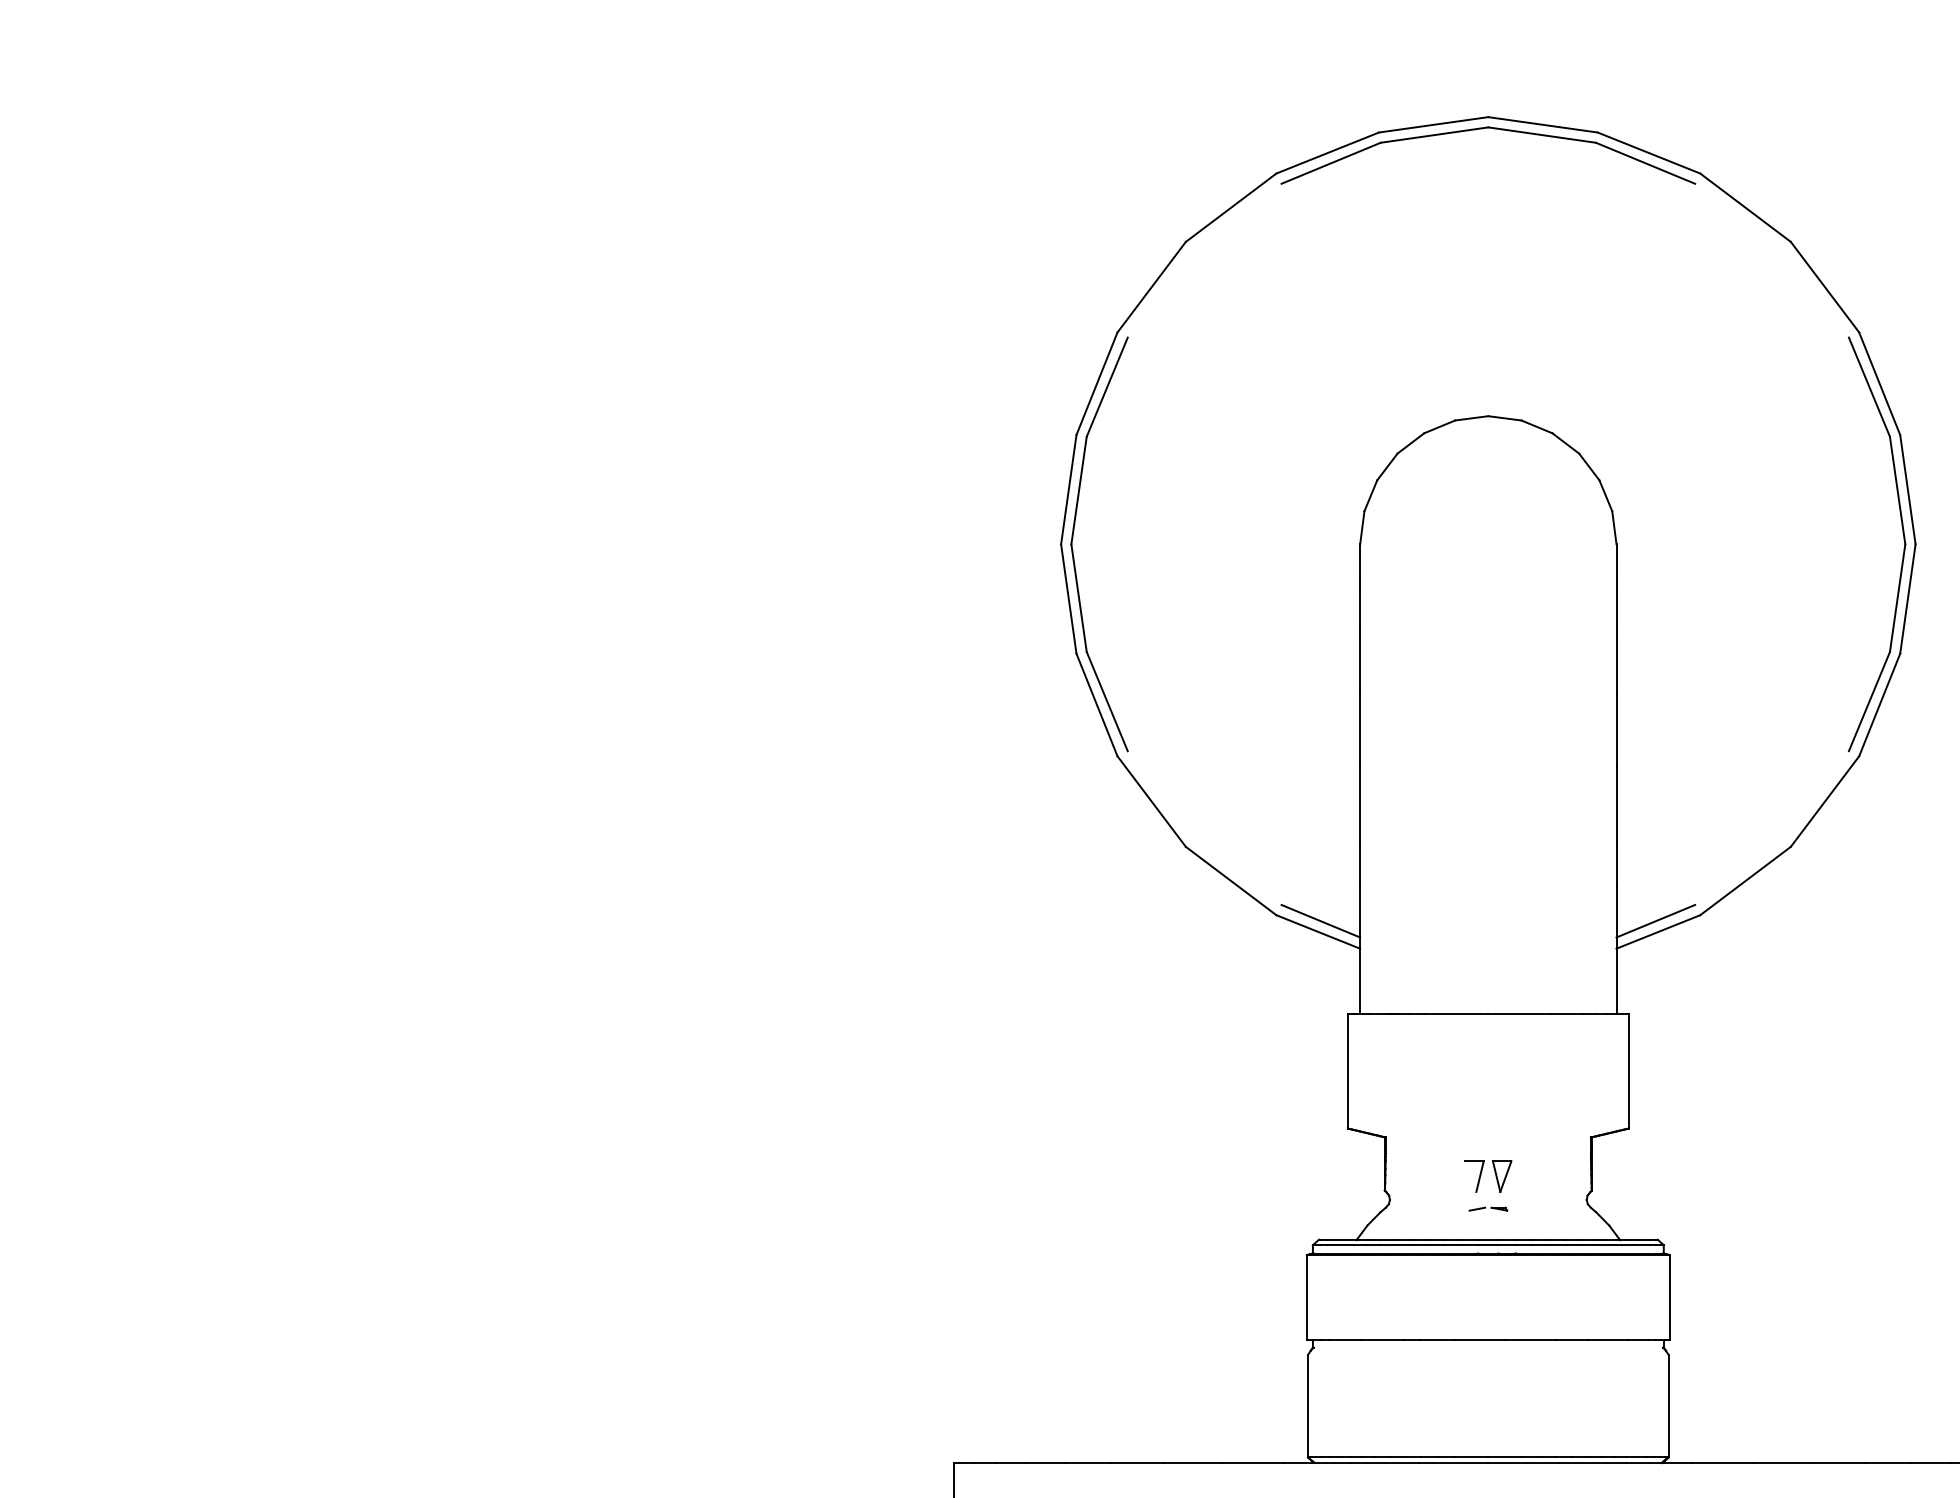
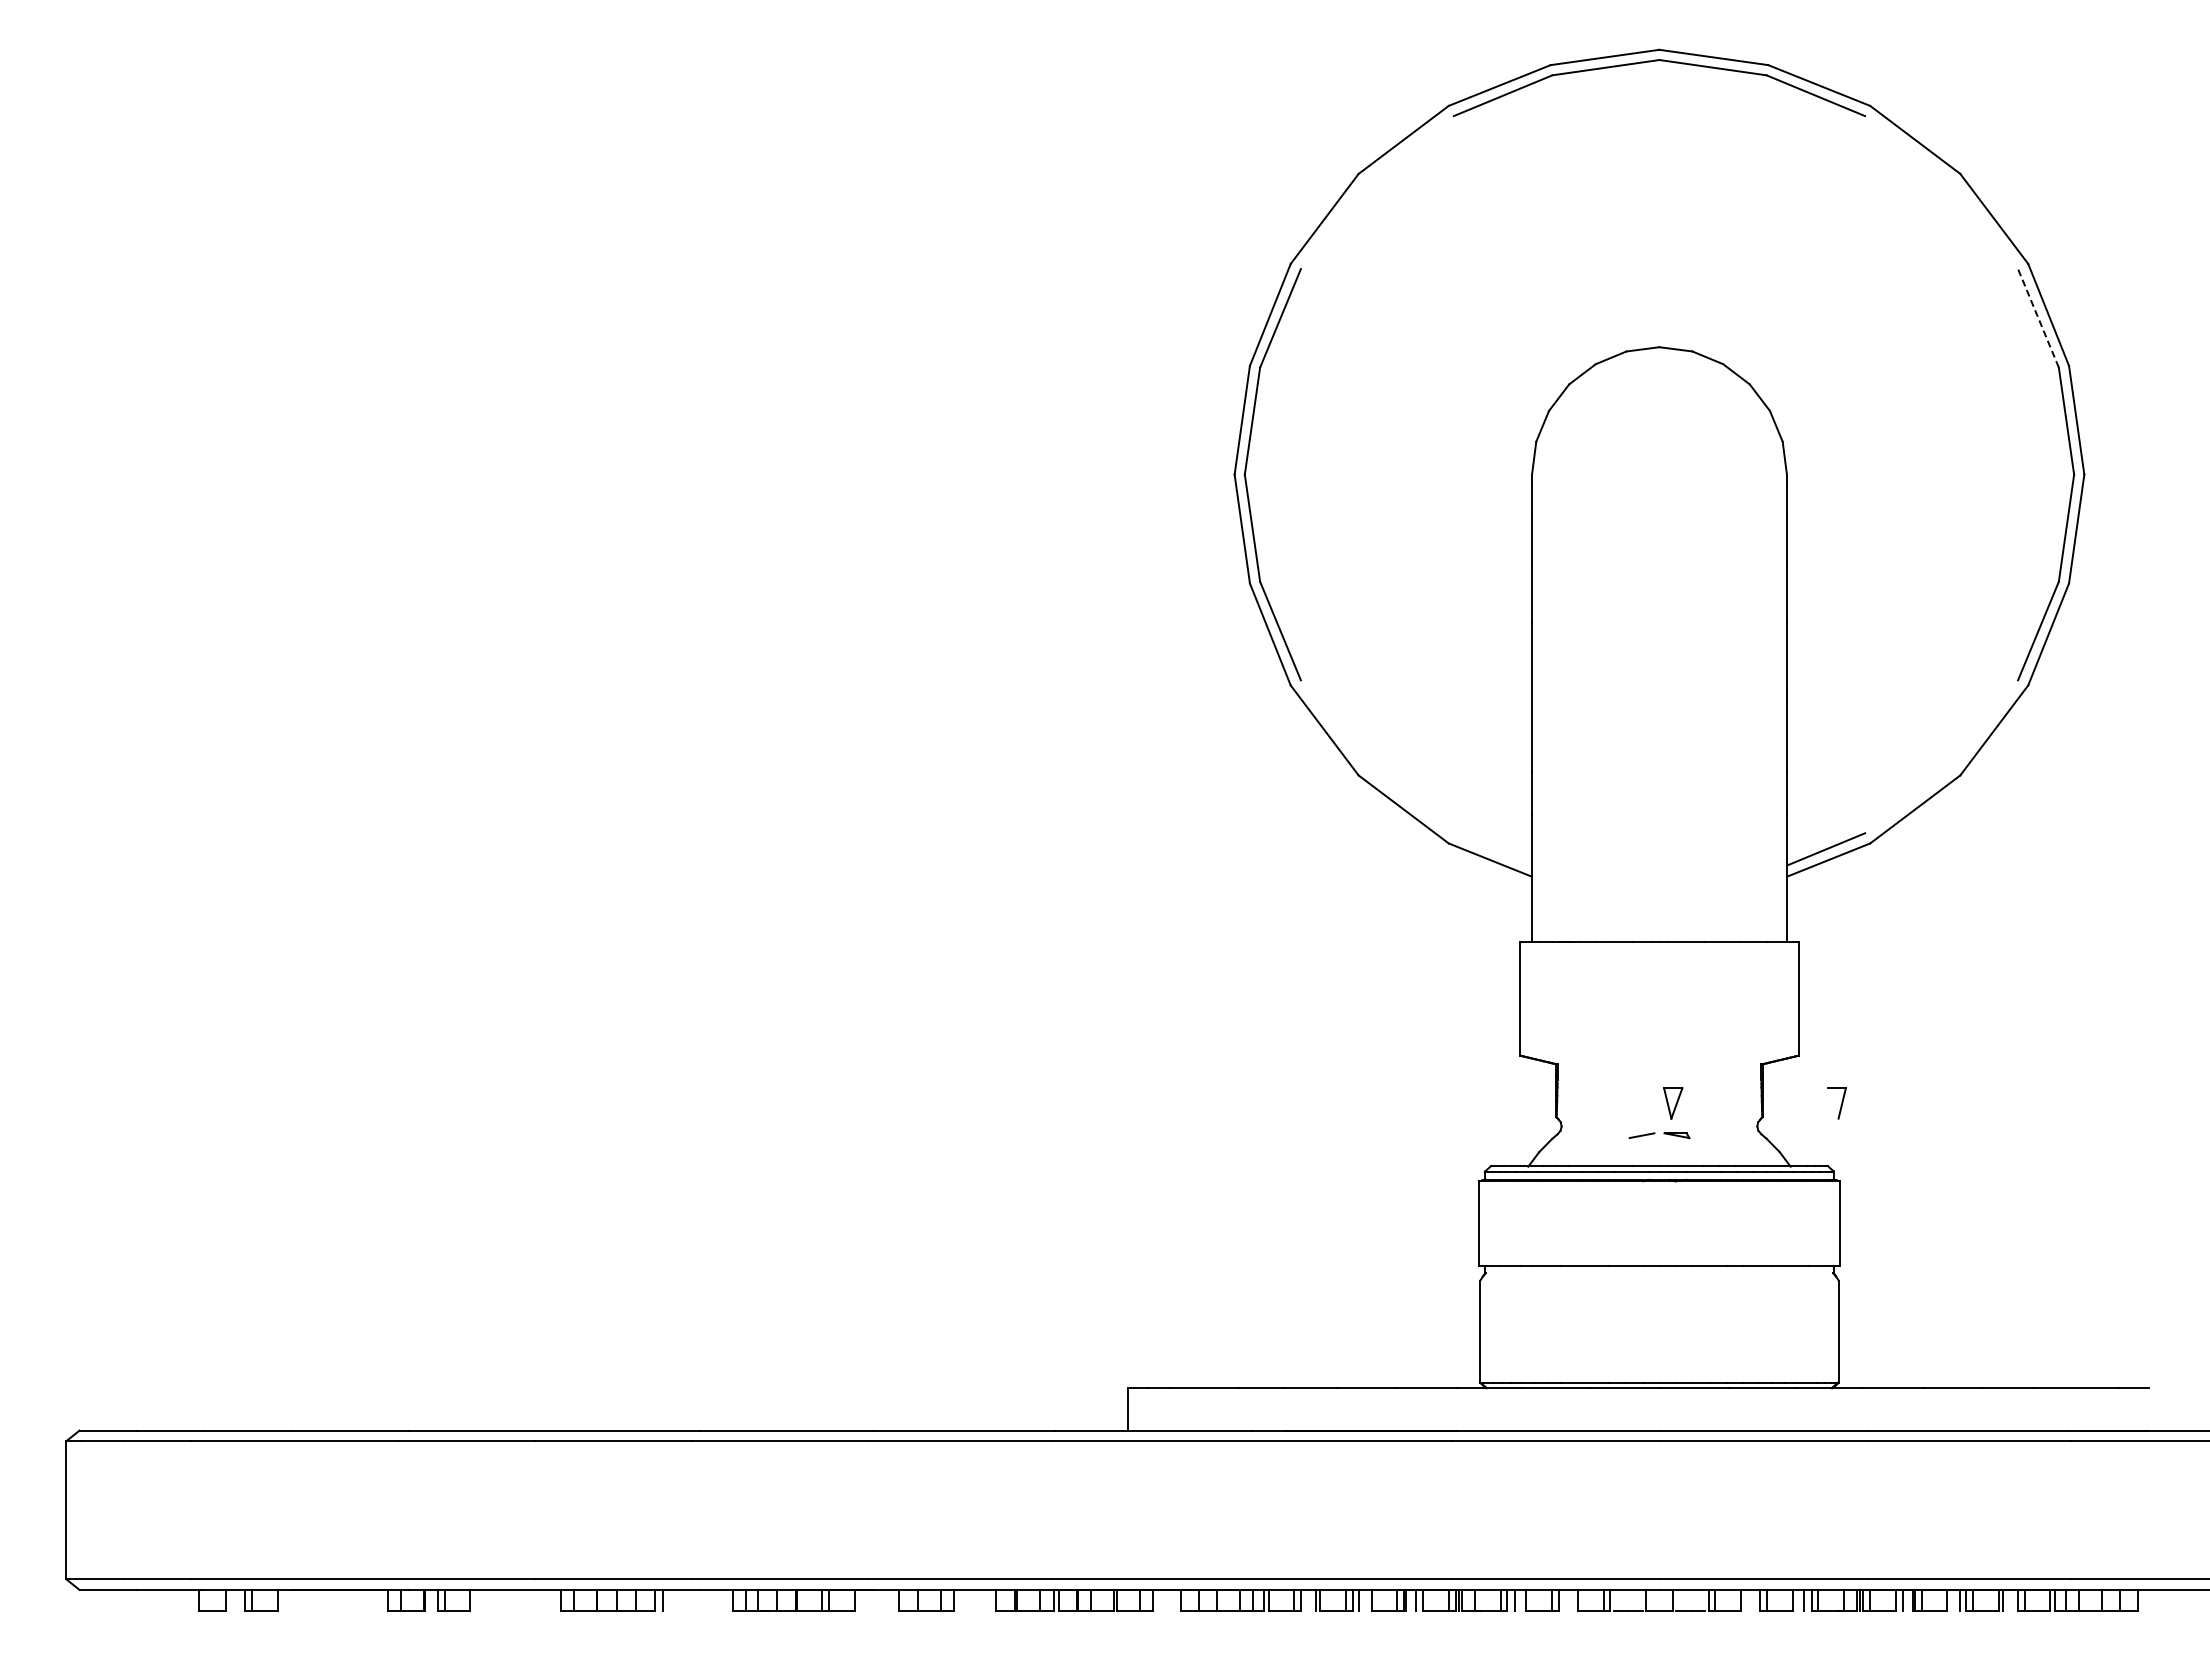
line: (1869, 386) -> (2038, 317), solid -> dashed
line: (1320, 921) -> (1492, 849), removed
part: (1474, 1176) -> (1836, 1103), moved
part: (1488, 1208) -> (1659, 1135), size x1.6

